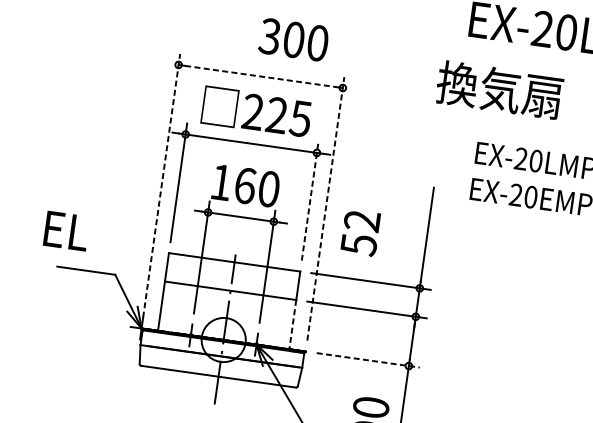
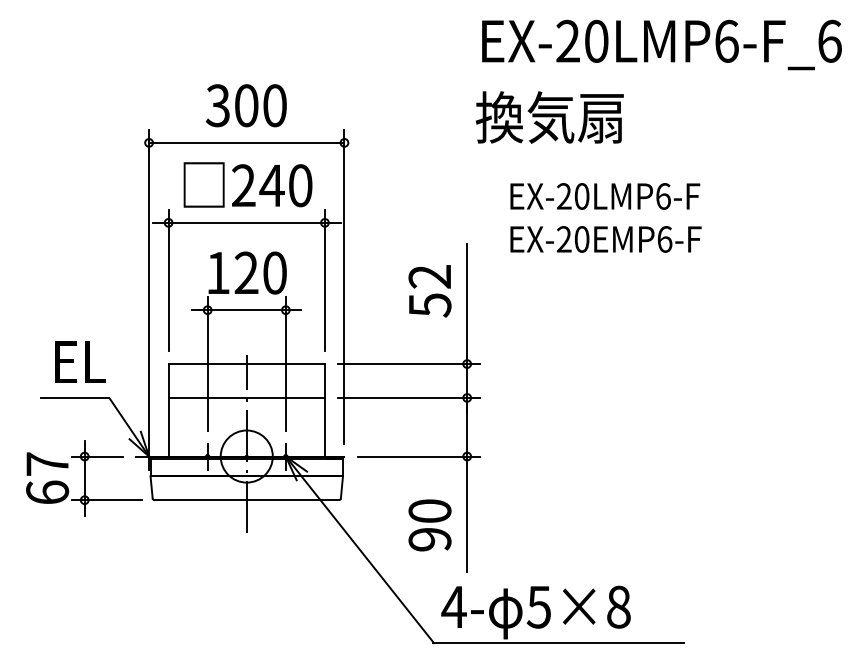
text: (293, 39) -> (245, 105), moved
line: (260, 76) -> (246, 142), dashed -> solid
text: (499, 90) -> (549, 117), moved
text: (288, 116) -> (285, 185), 225 -> 240
line: (162, 185) -> (149, 286), dashed -> solid
text: (245, 185) -> (246, 272), 160 -> 120
line: (309, 201) -> (324, 280), dashed -> solid
line: (325, 208) -> (344, 286), dashed -> solid
text: (66, 230) -> (80, 361), moved
text: (360, 233) -> (429, 291), moved
line: (292, 324) -> (324, 427), dashed -> solid
part: (84, 339) -> (84, 478), added
line: (368, 360) -> (419, 456), dashed -> solid

